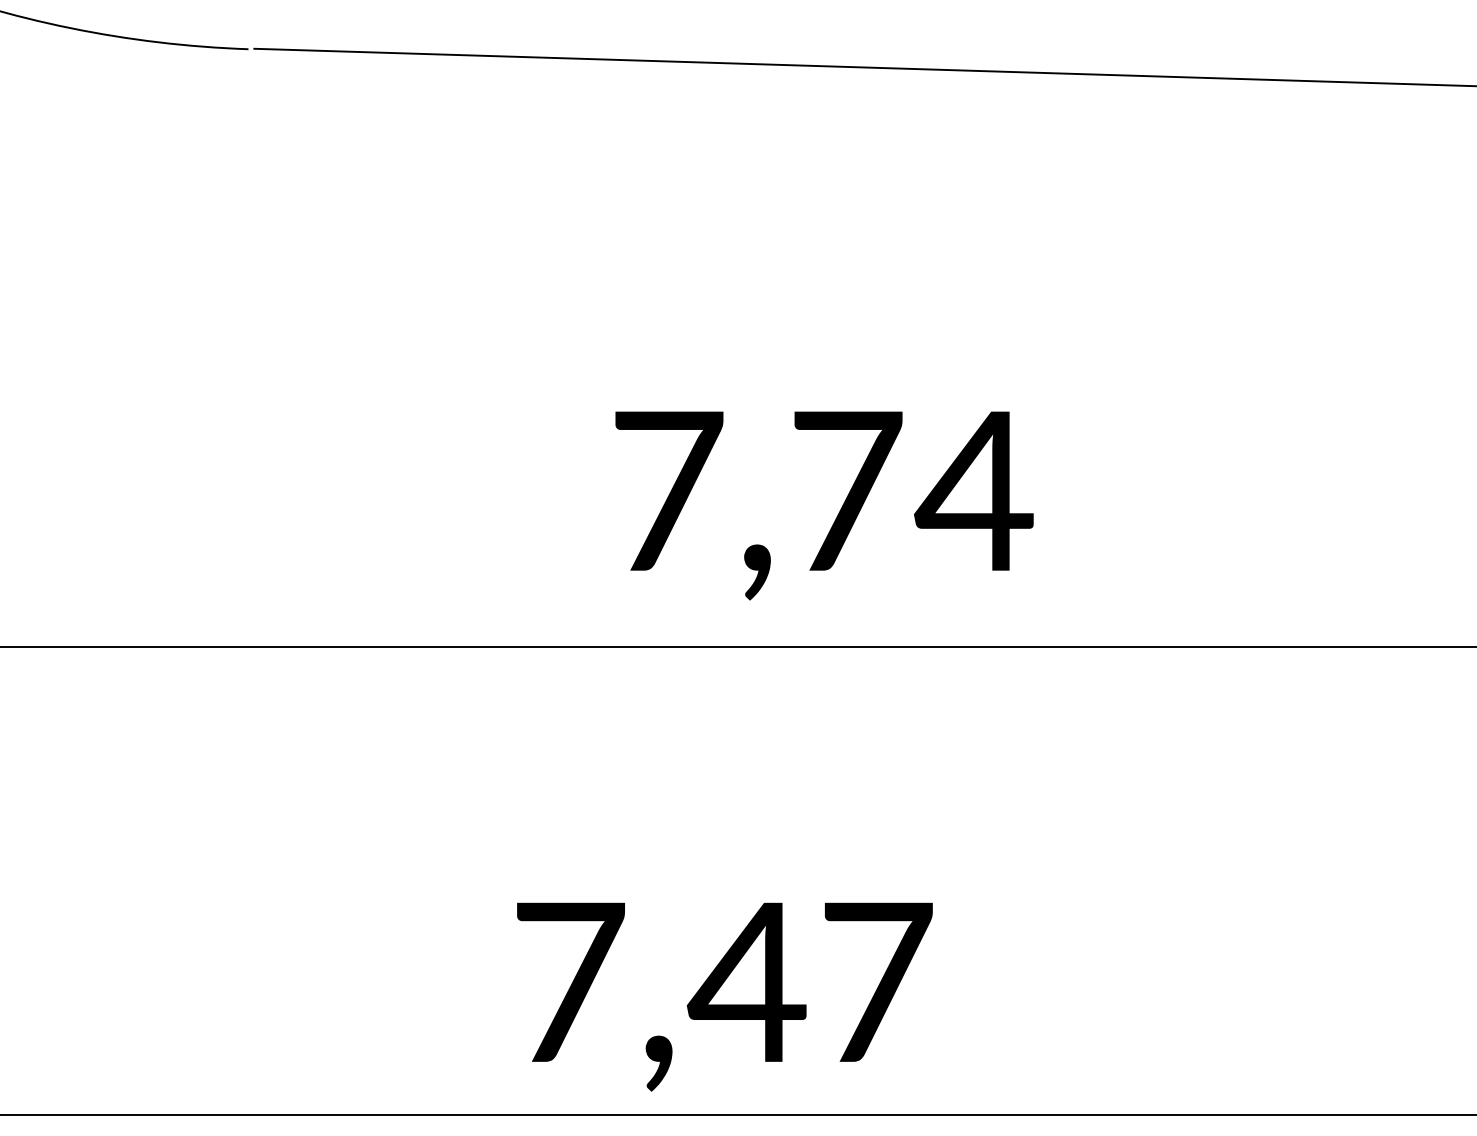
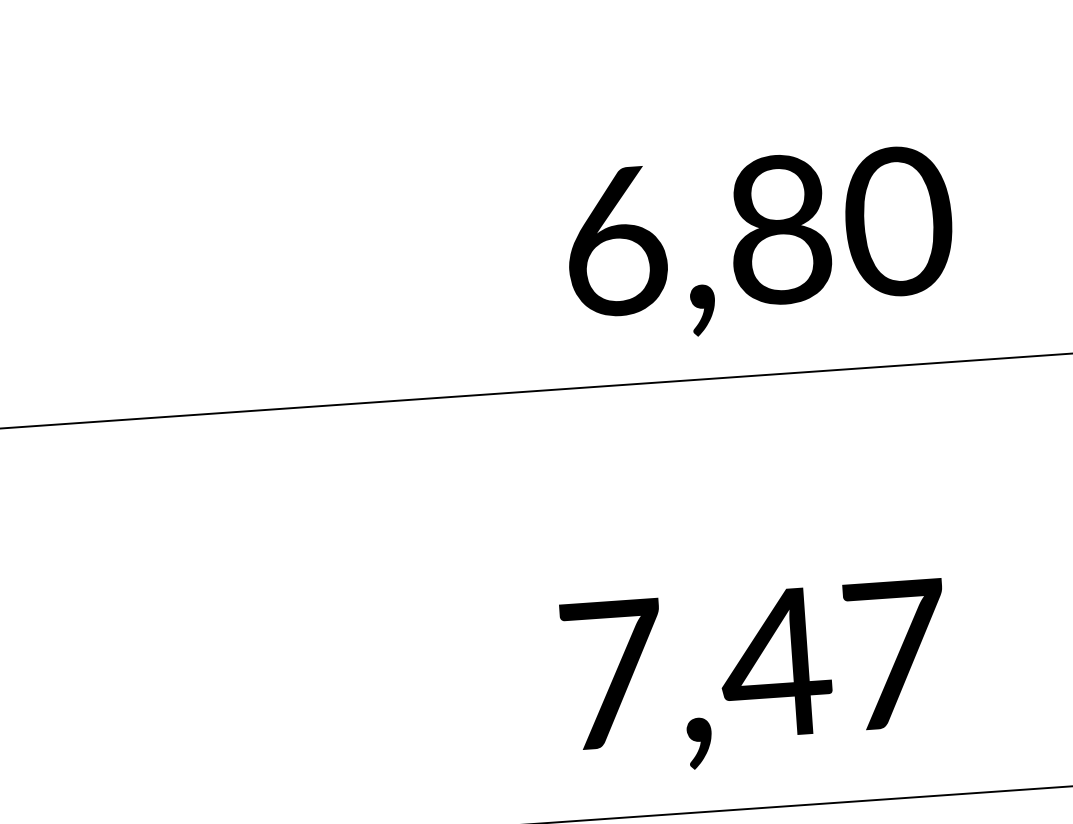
text: (824, 490) -> (759, 230), 7,74 -> 6,80
text: (724, 996) -> (755, 677), moved

